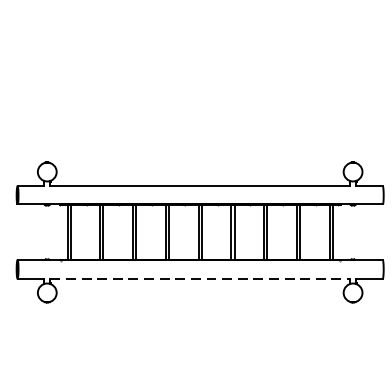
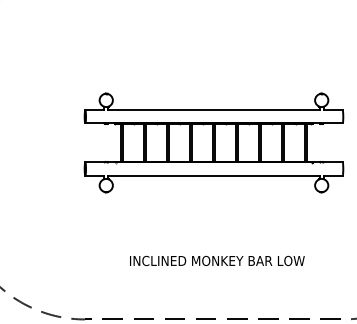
line: (200, 278) -> (214, 175), dashed -> solid

